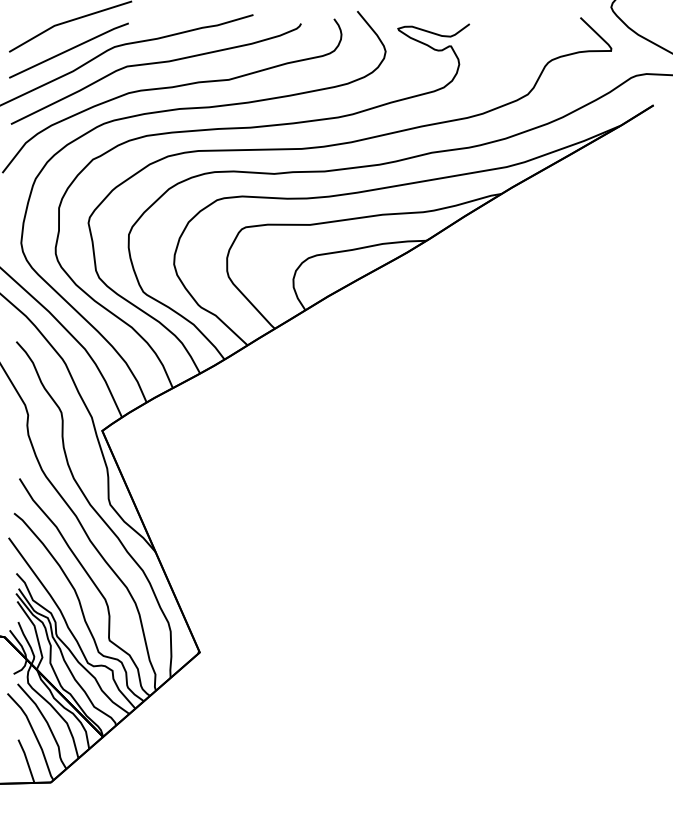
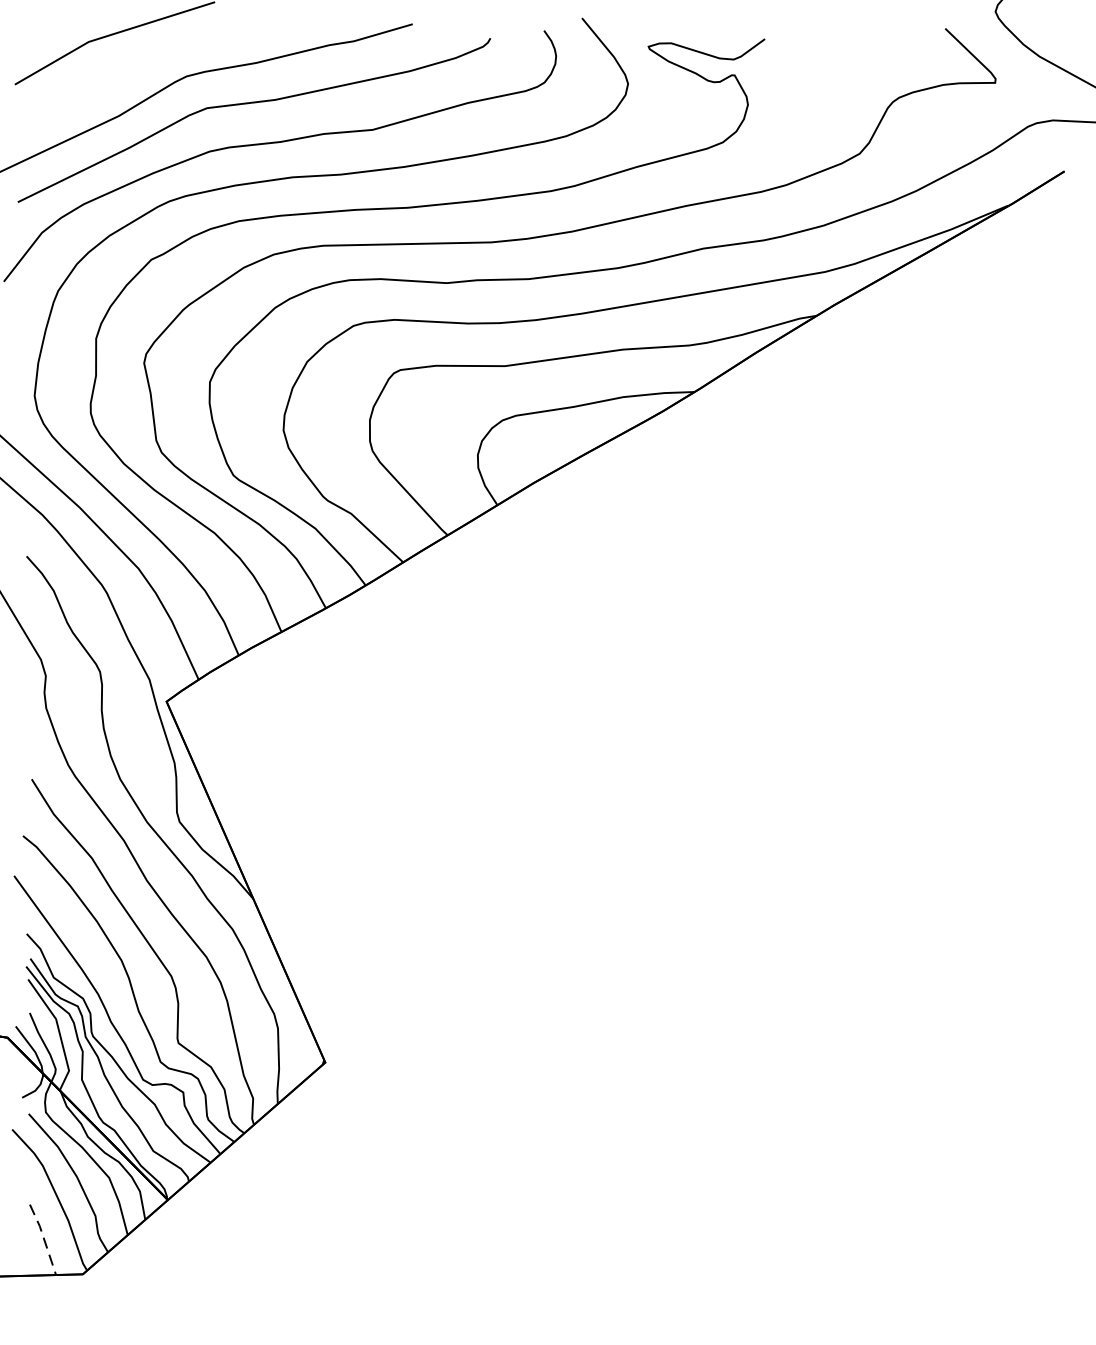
line: (68, 50) -> (111, 82), removed
line: (26, 760) -> (43, 1238), solid -> dashed

